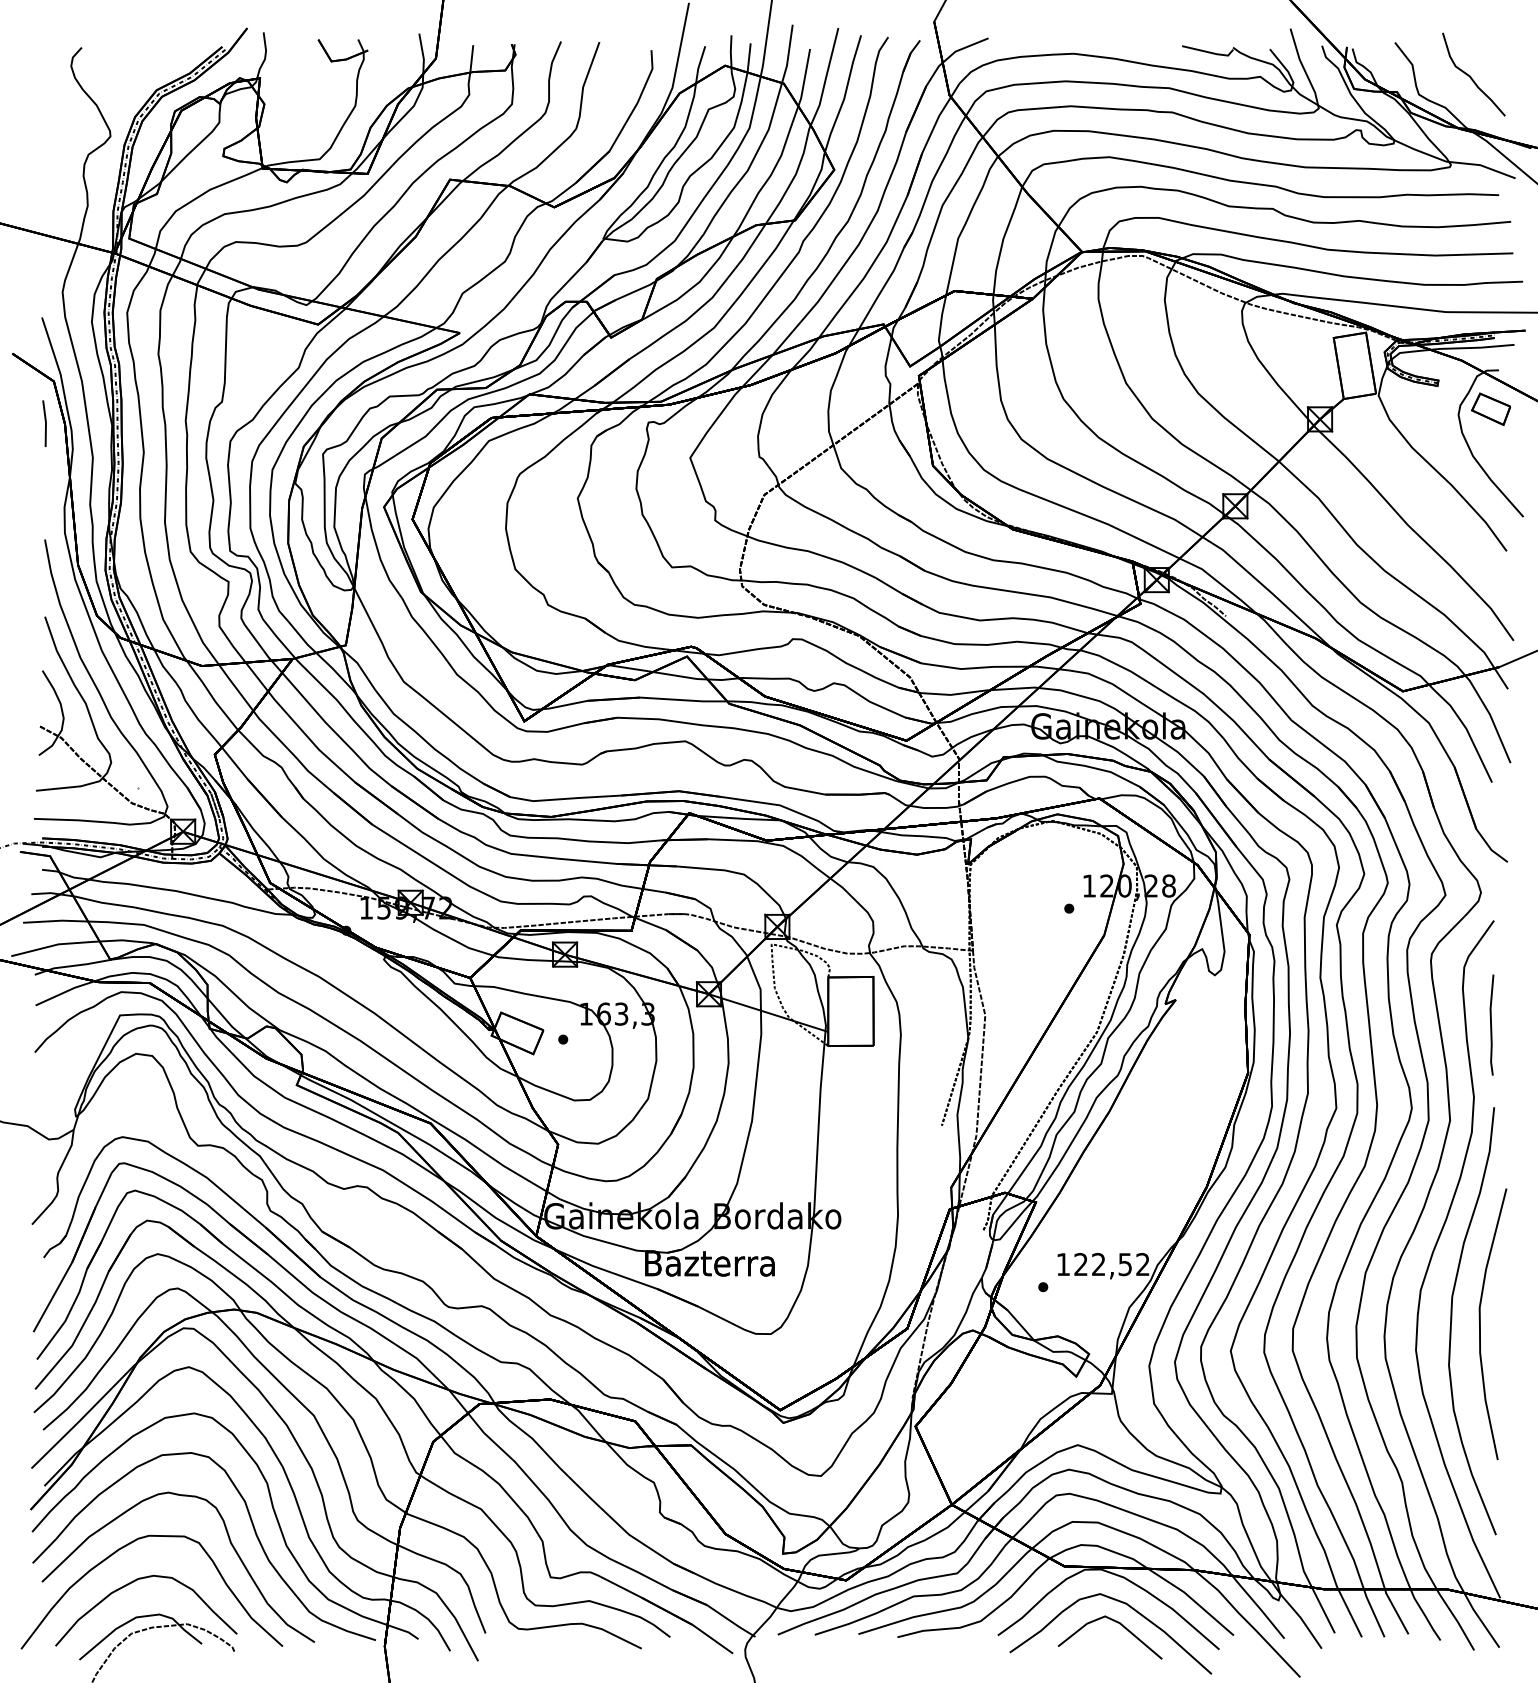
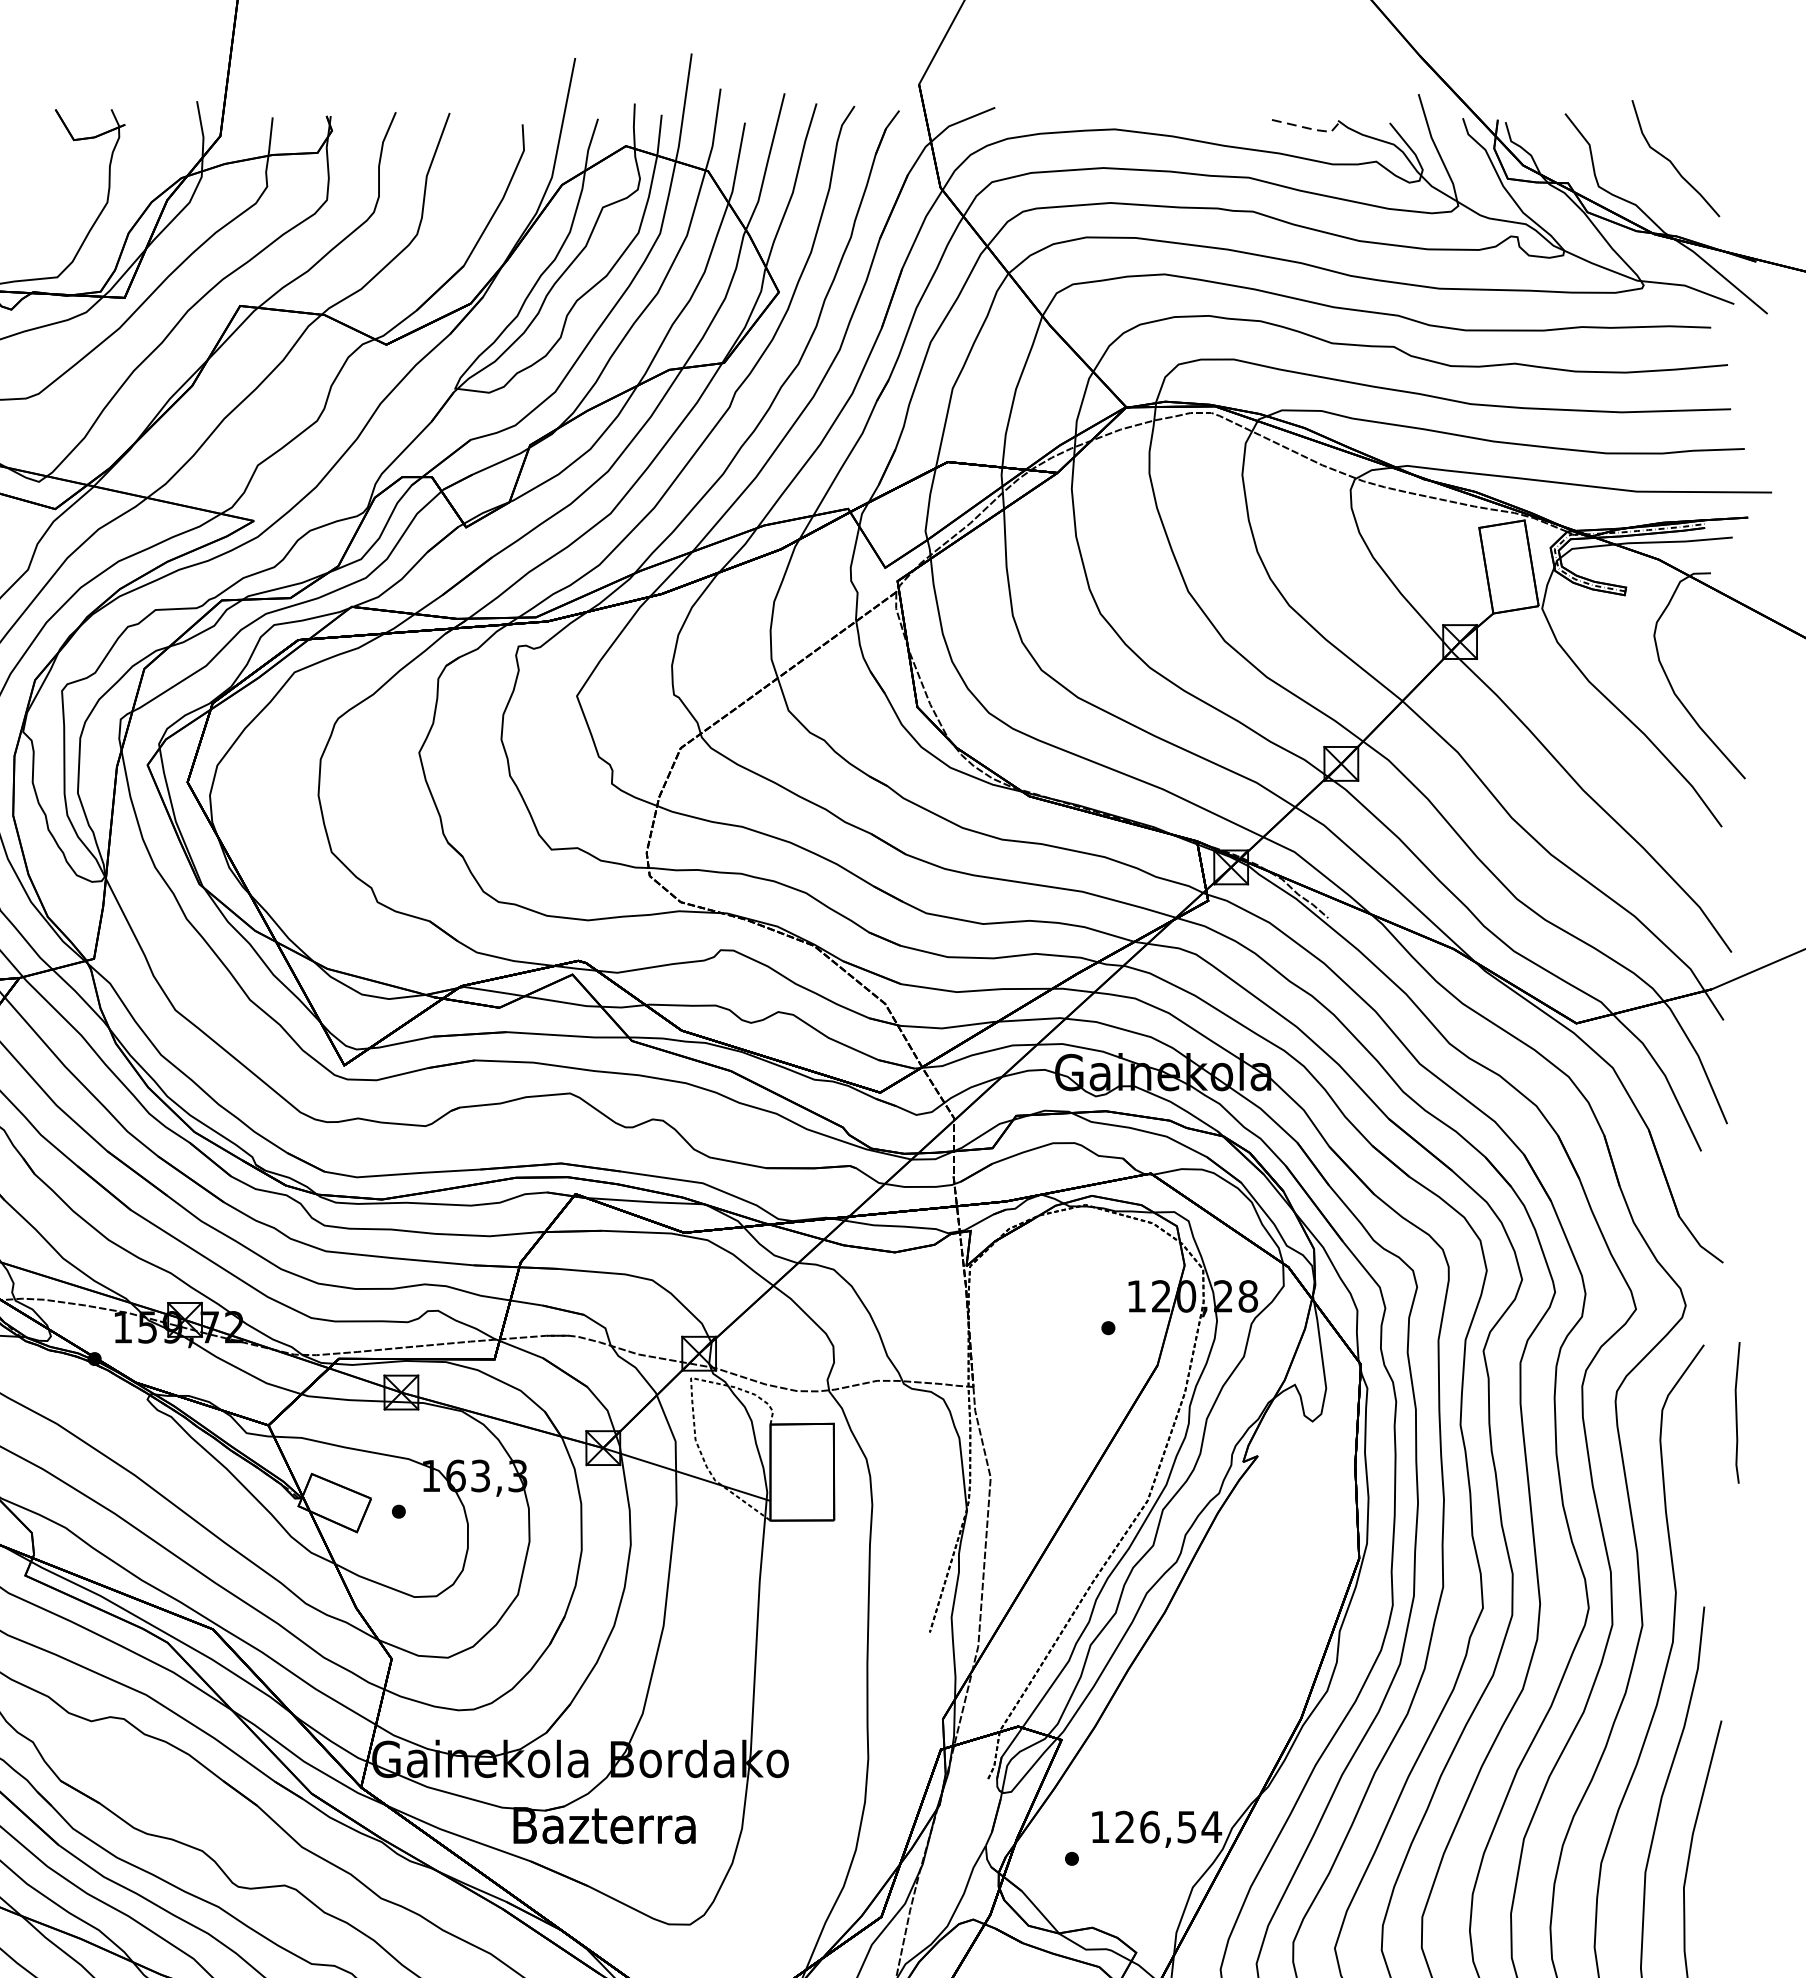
line: (1210, 52) -> (1306, 127), solid -> dashed
part: (1491, 408) -> (1700, 626), removed
line: (1491, 1024) -> (1736, 1412), moved
text: (1121, 1264) -> (1181, 1827), 122,52 -> 126,54

